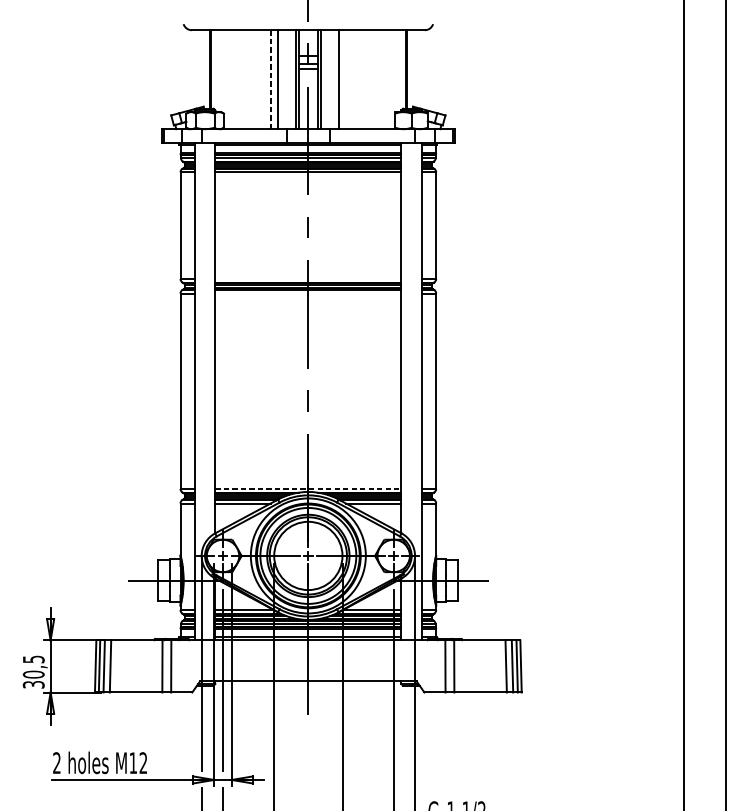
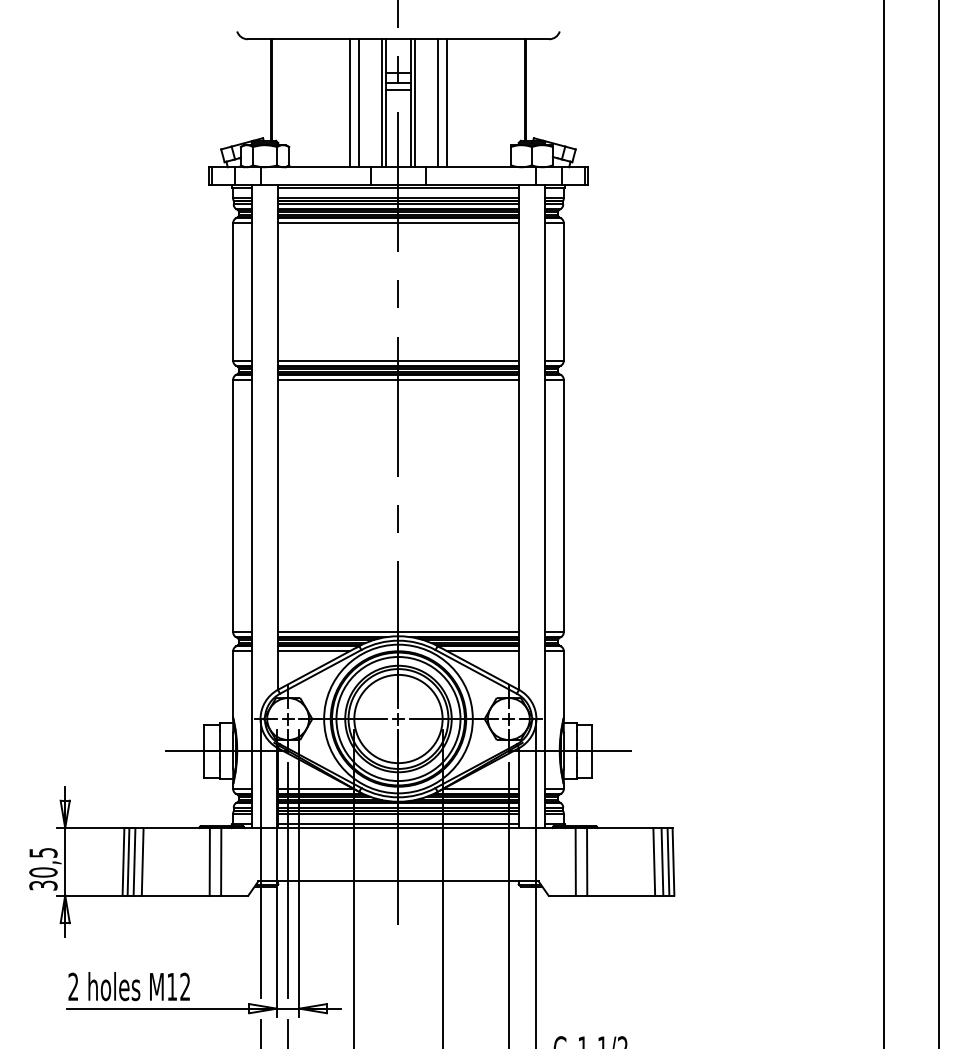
line: (271, 79) -> (350, 103), dashed -> solid
line: (345, 79) -> (446, 103), added
line: (308, 278) -> (398, 360), added
line: (308, 293) -> (398, 379), added
line: (308, 489) -> (398, 632), dashed -> solid

